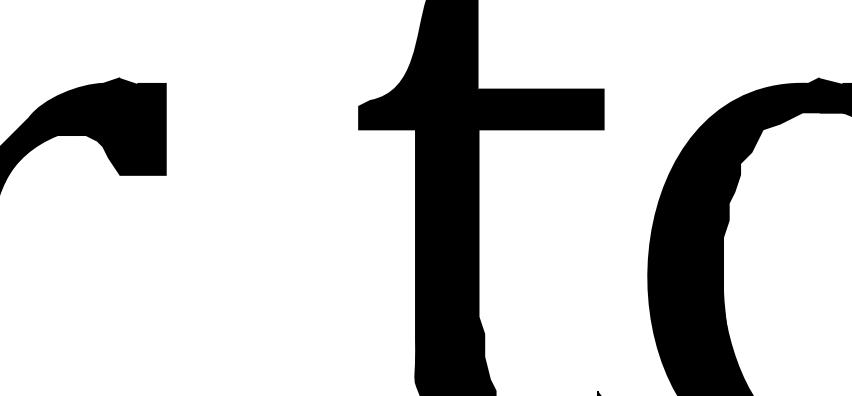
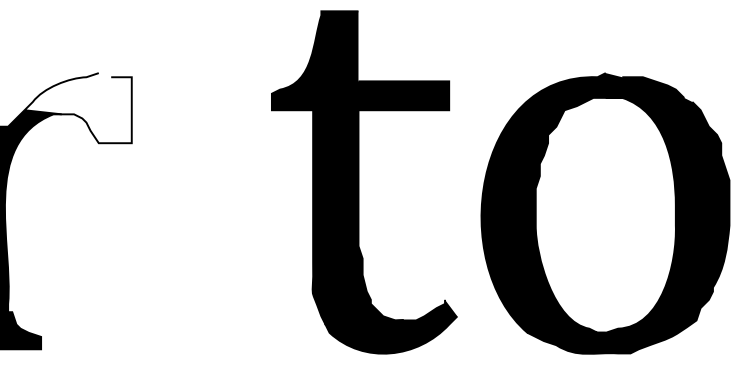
fill: (90, 126) -> (77, 108), removed

